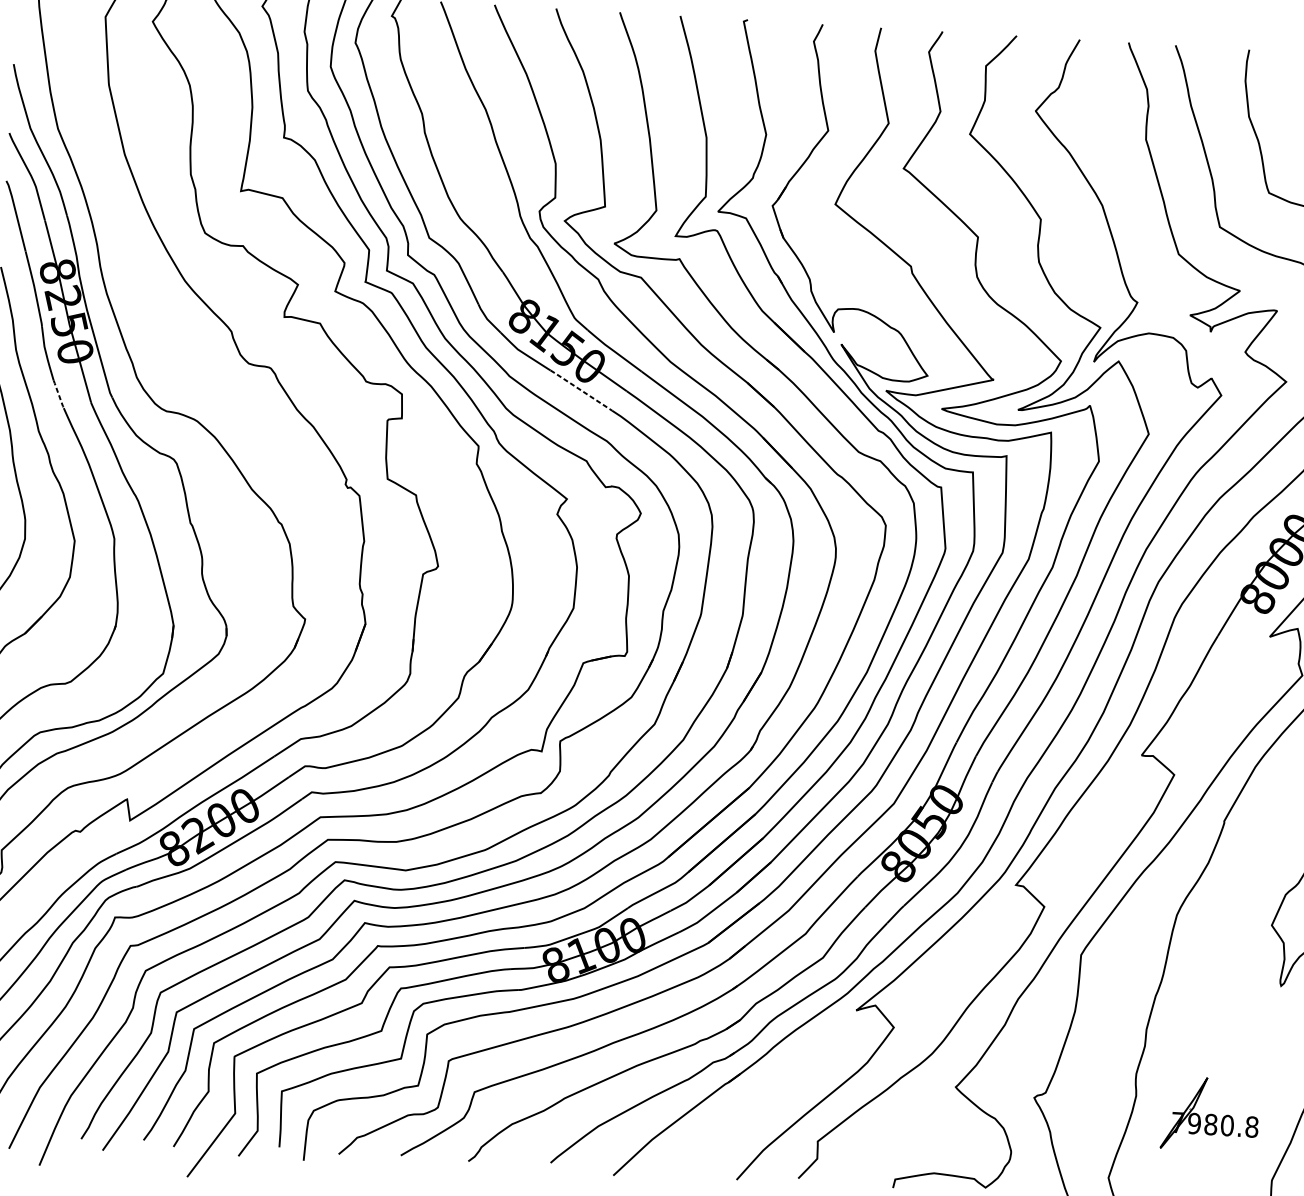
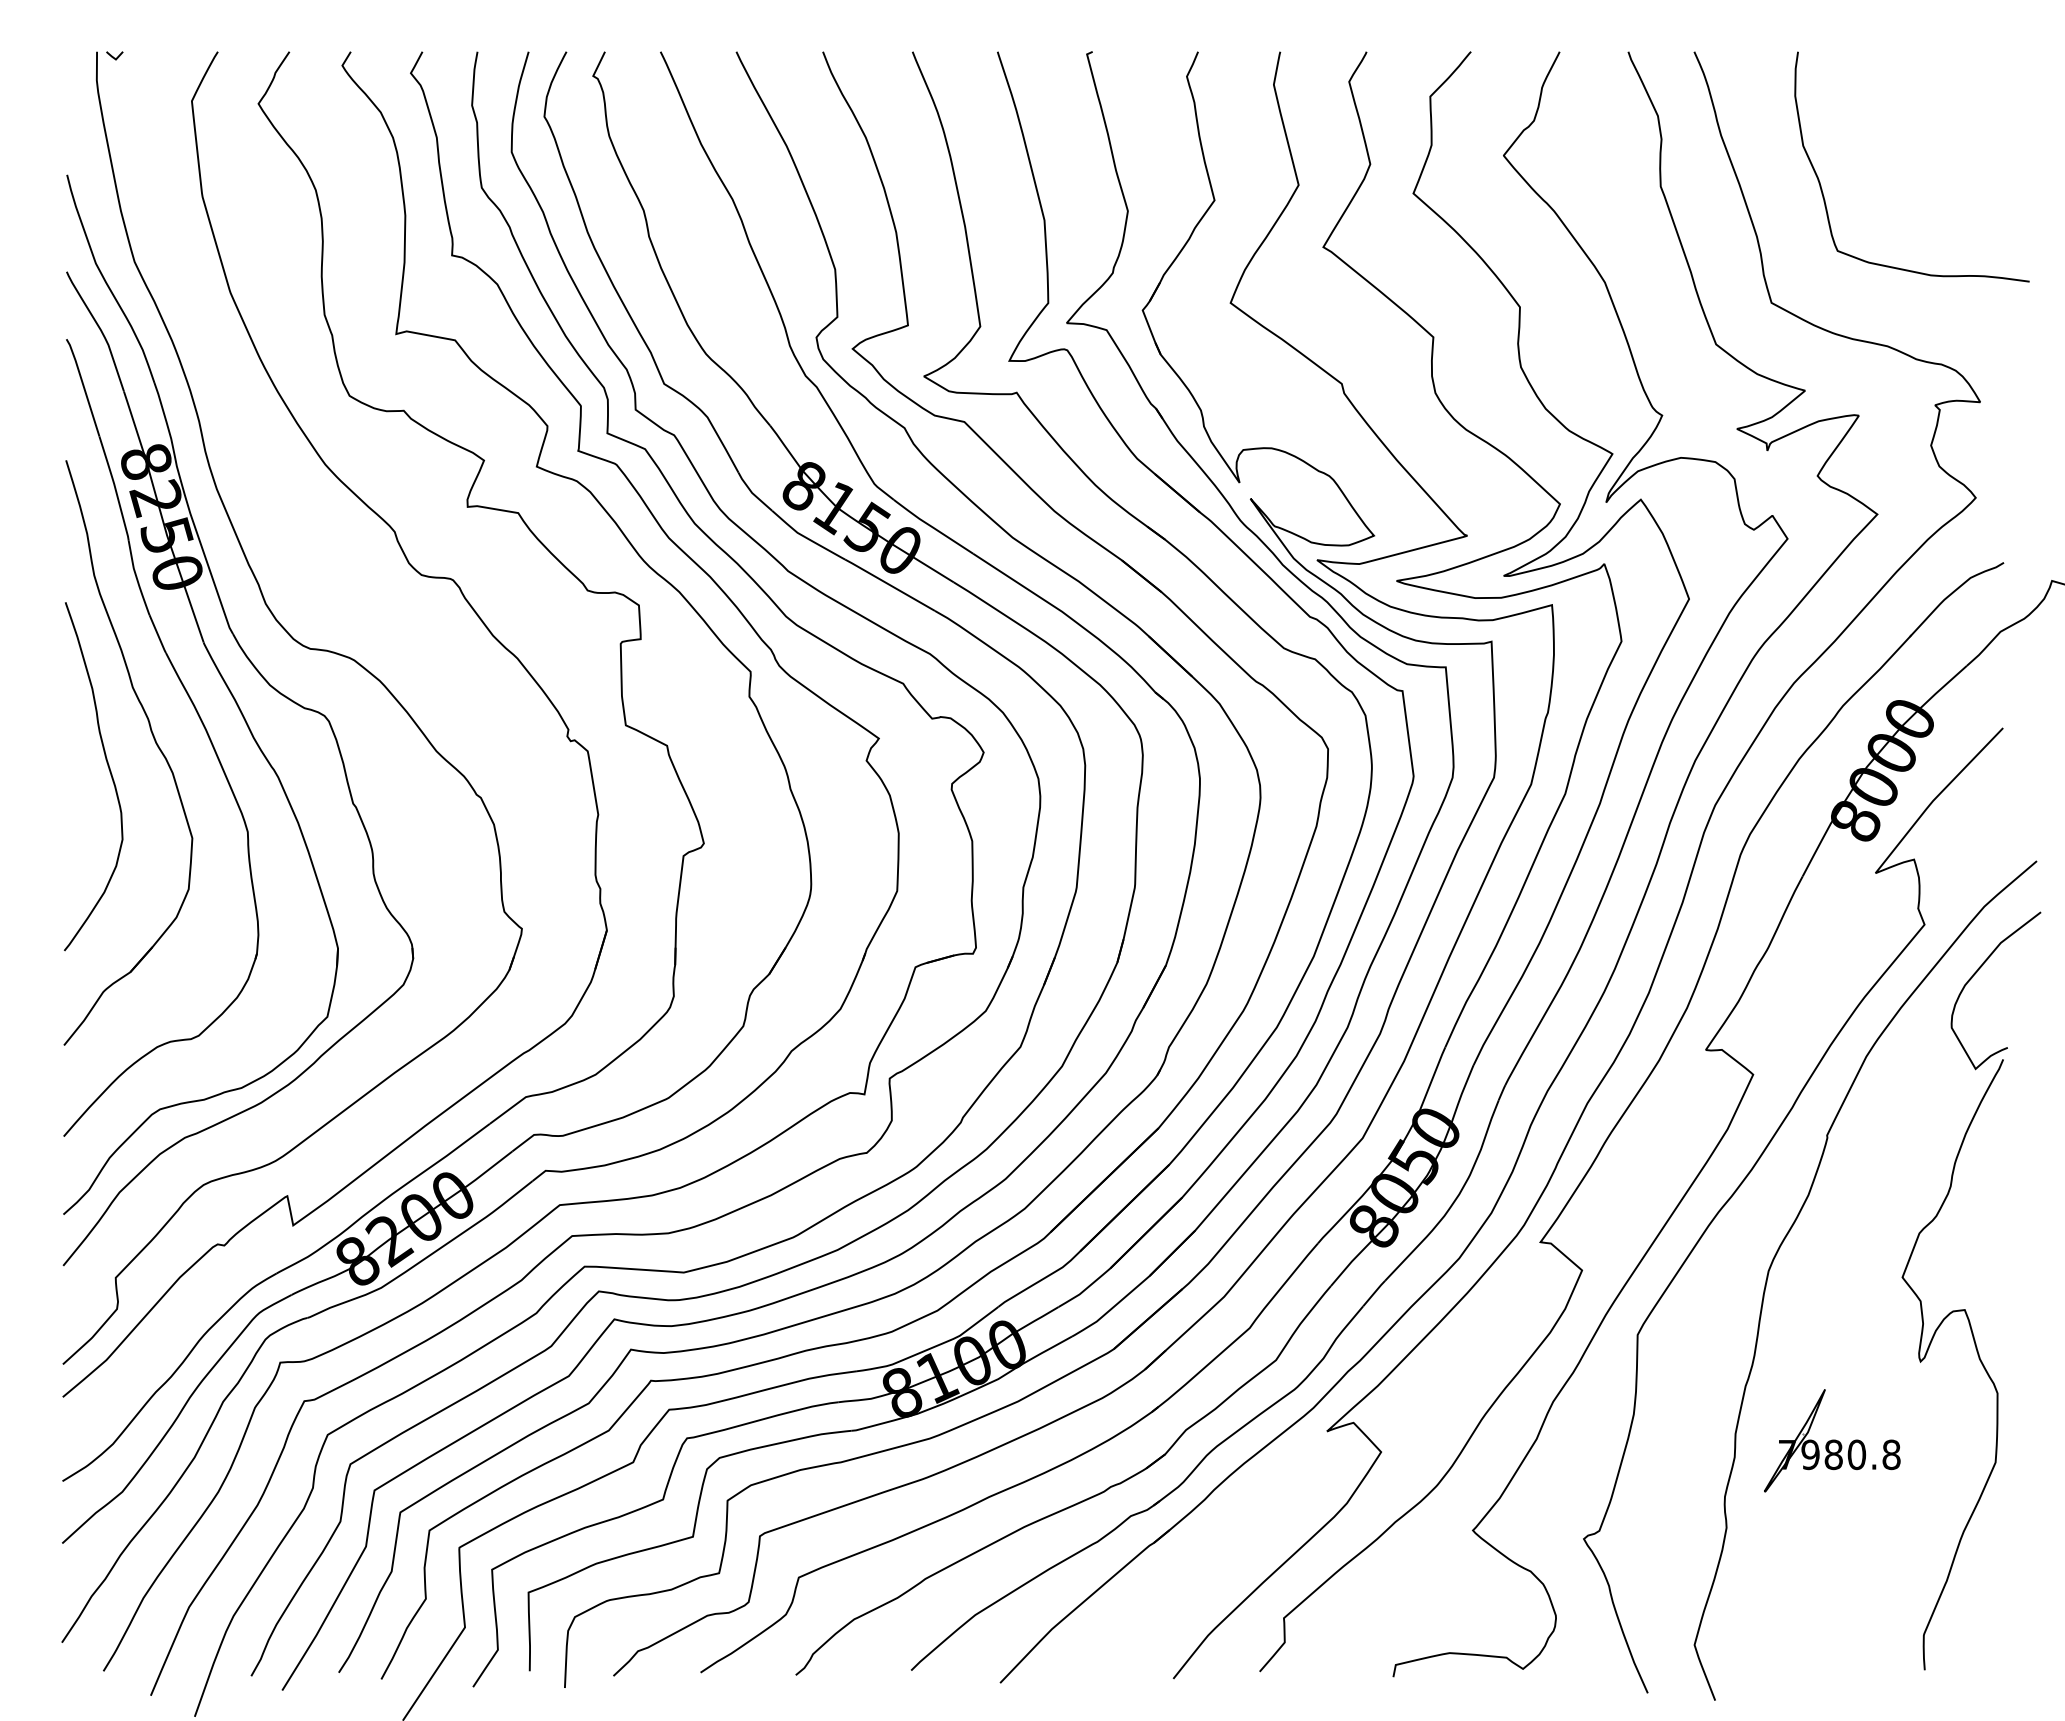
line: (581, 390) -> (890, 585), dashed -> solid
line: (58, 394) -> (157, 634), dashed -> solid
part: (1210, 1114) -> (1832, 1440), moved

